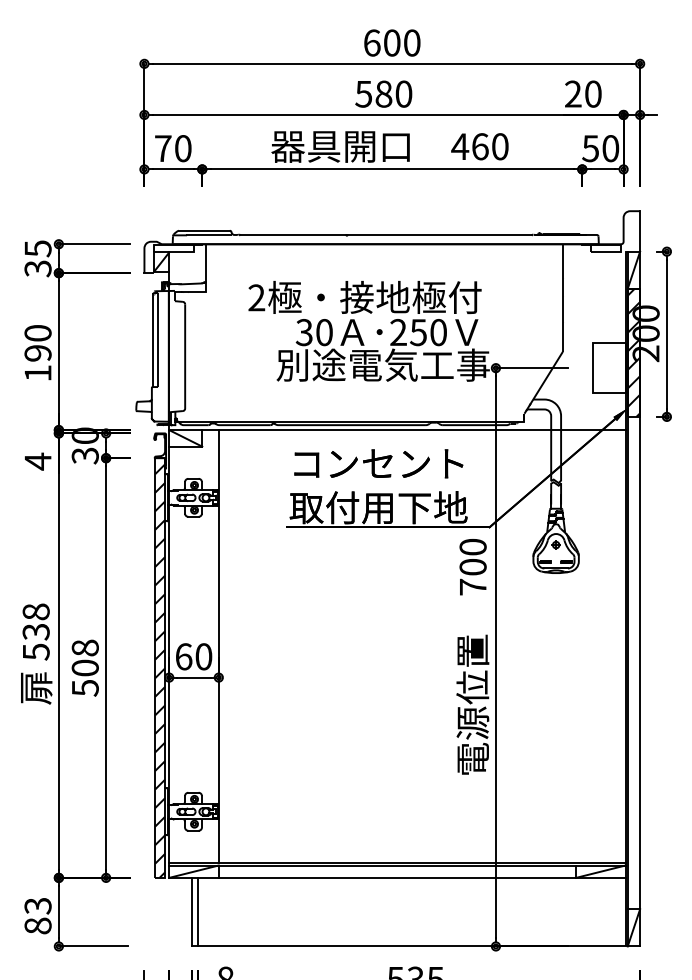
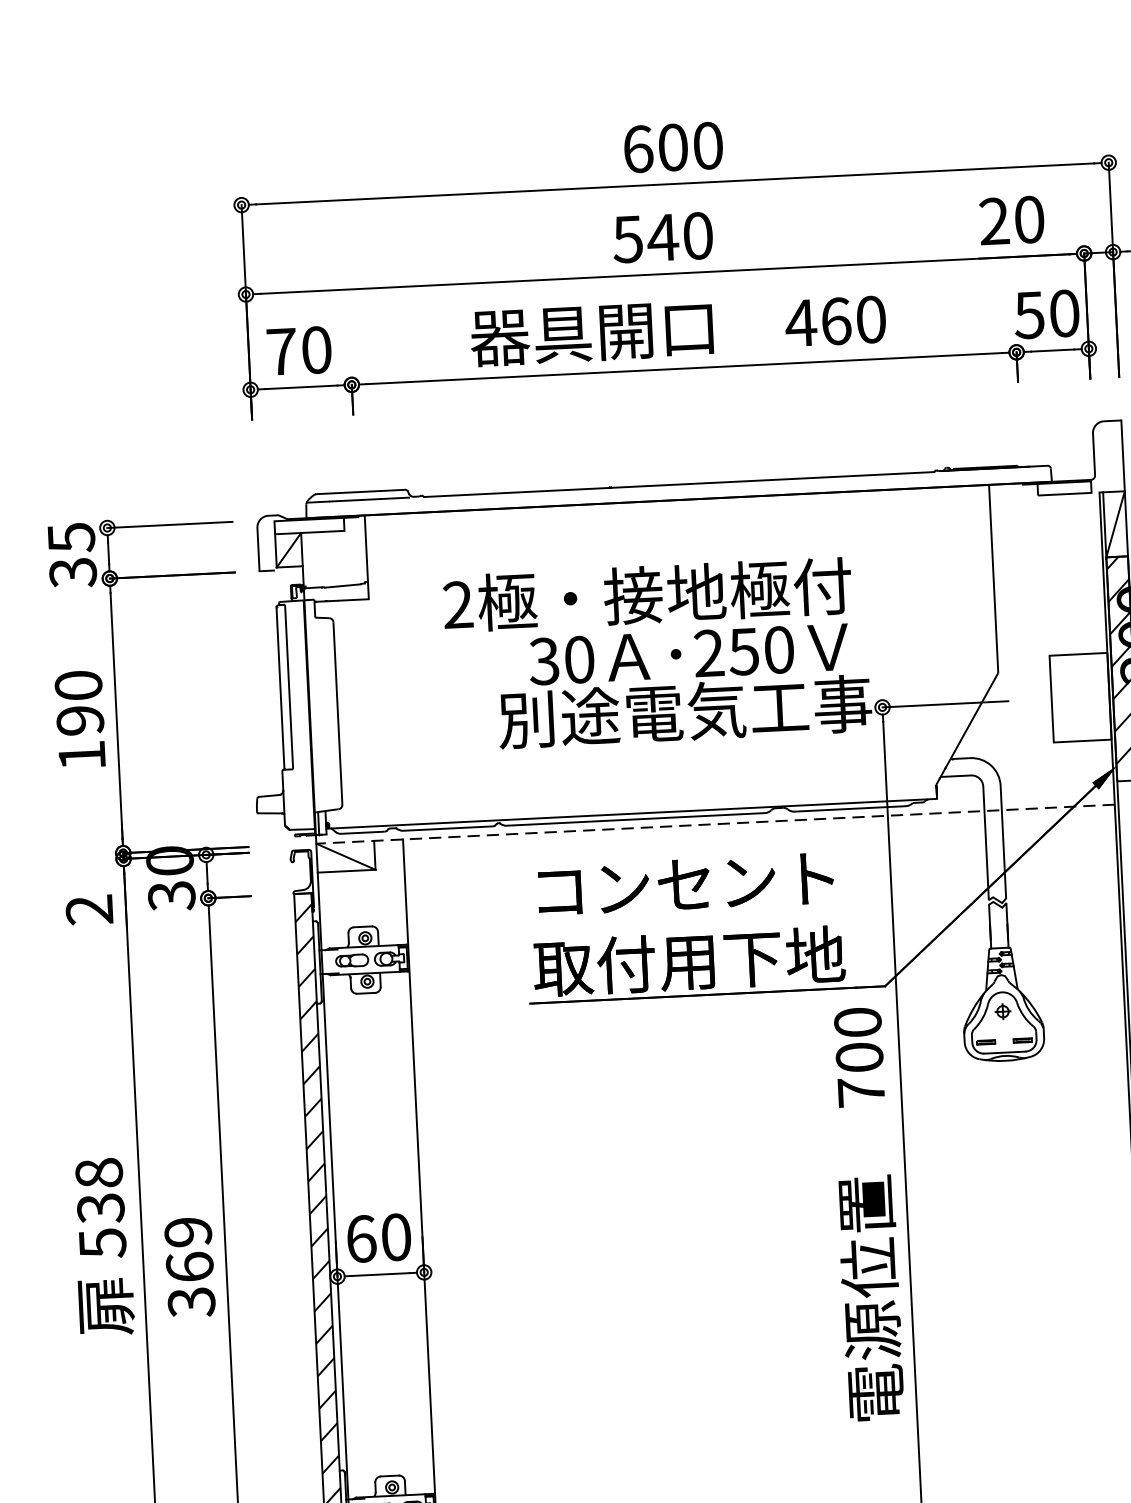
text: (383, 93) -> (662, 236), 580 -> 540
line: (396, 430) -> (713, 824), solid -> dashed
text: (37, 461) -> (88, 909), 4 -> 2
text: (84, 667) -> (188, 1266), 508 -> 369

